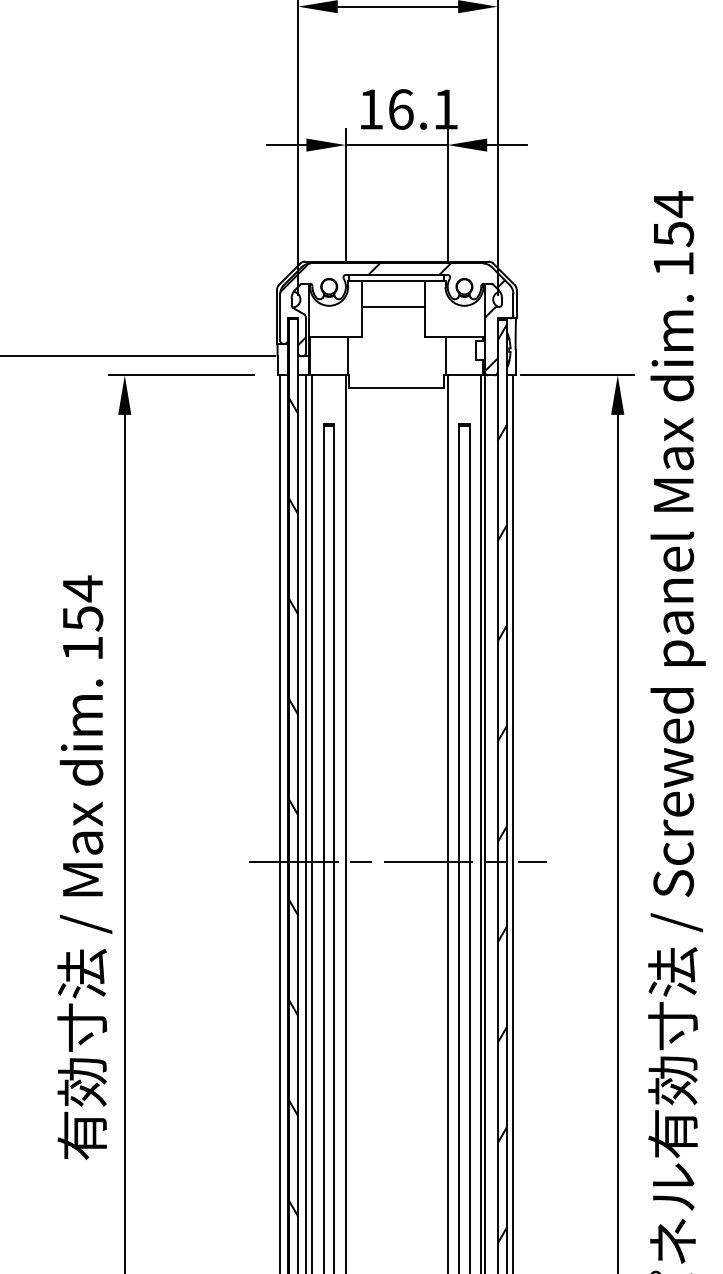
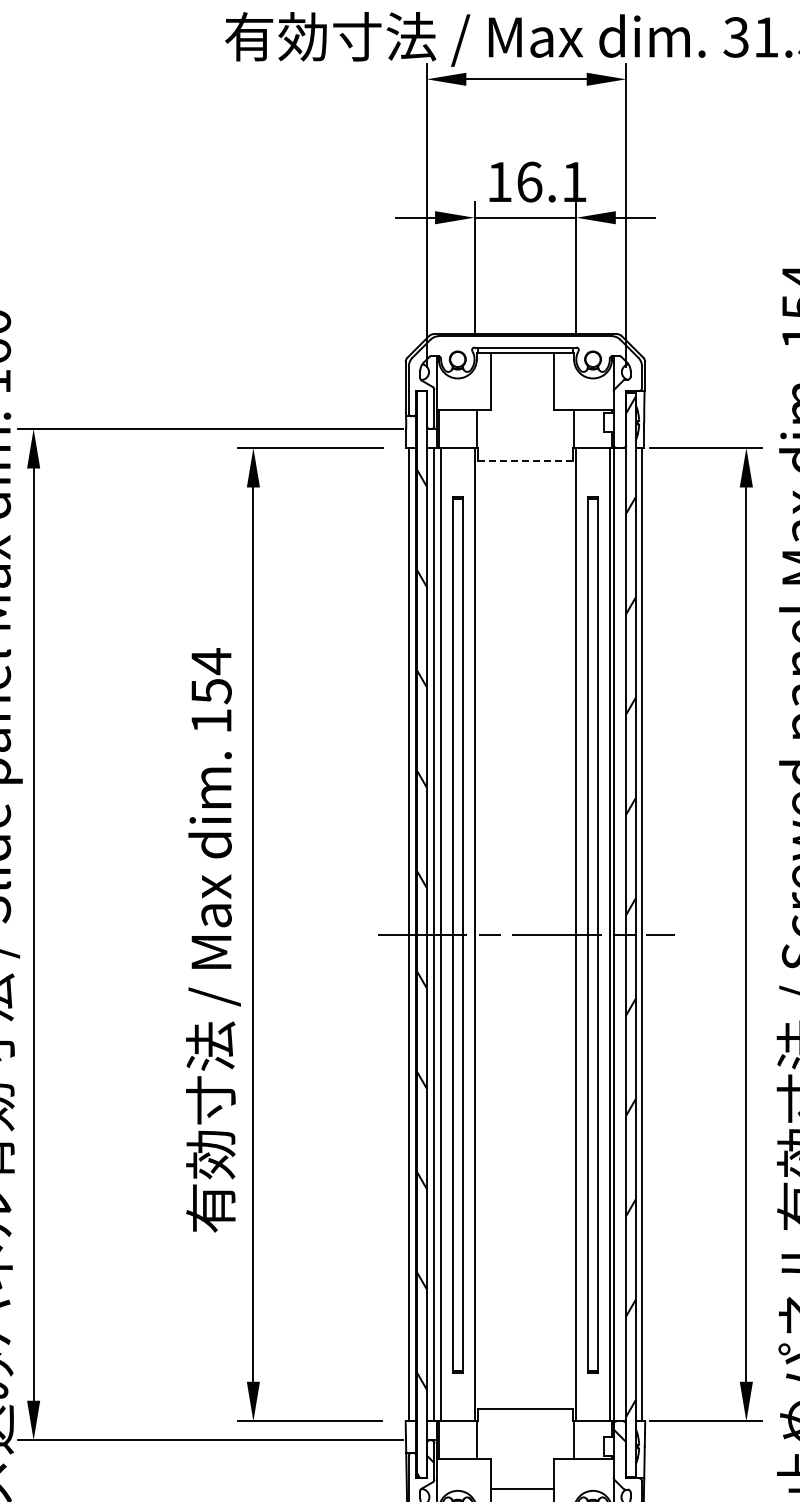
line: (393, 307) -> (522, 380), removed
hatch: (391, 316) -> (520, 389), removed
line: (396, 387) -> (525, 460), solid -> dashed

